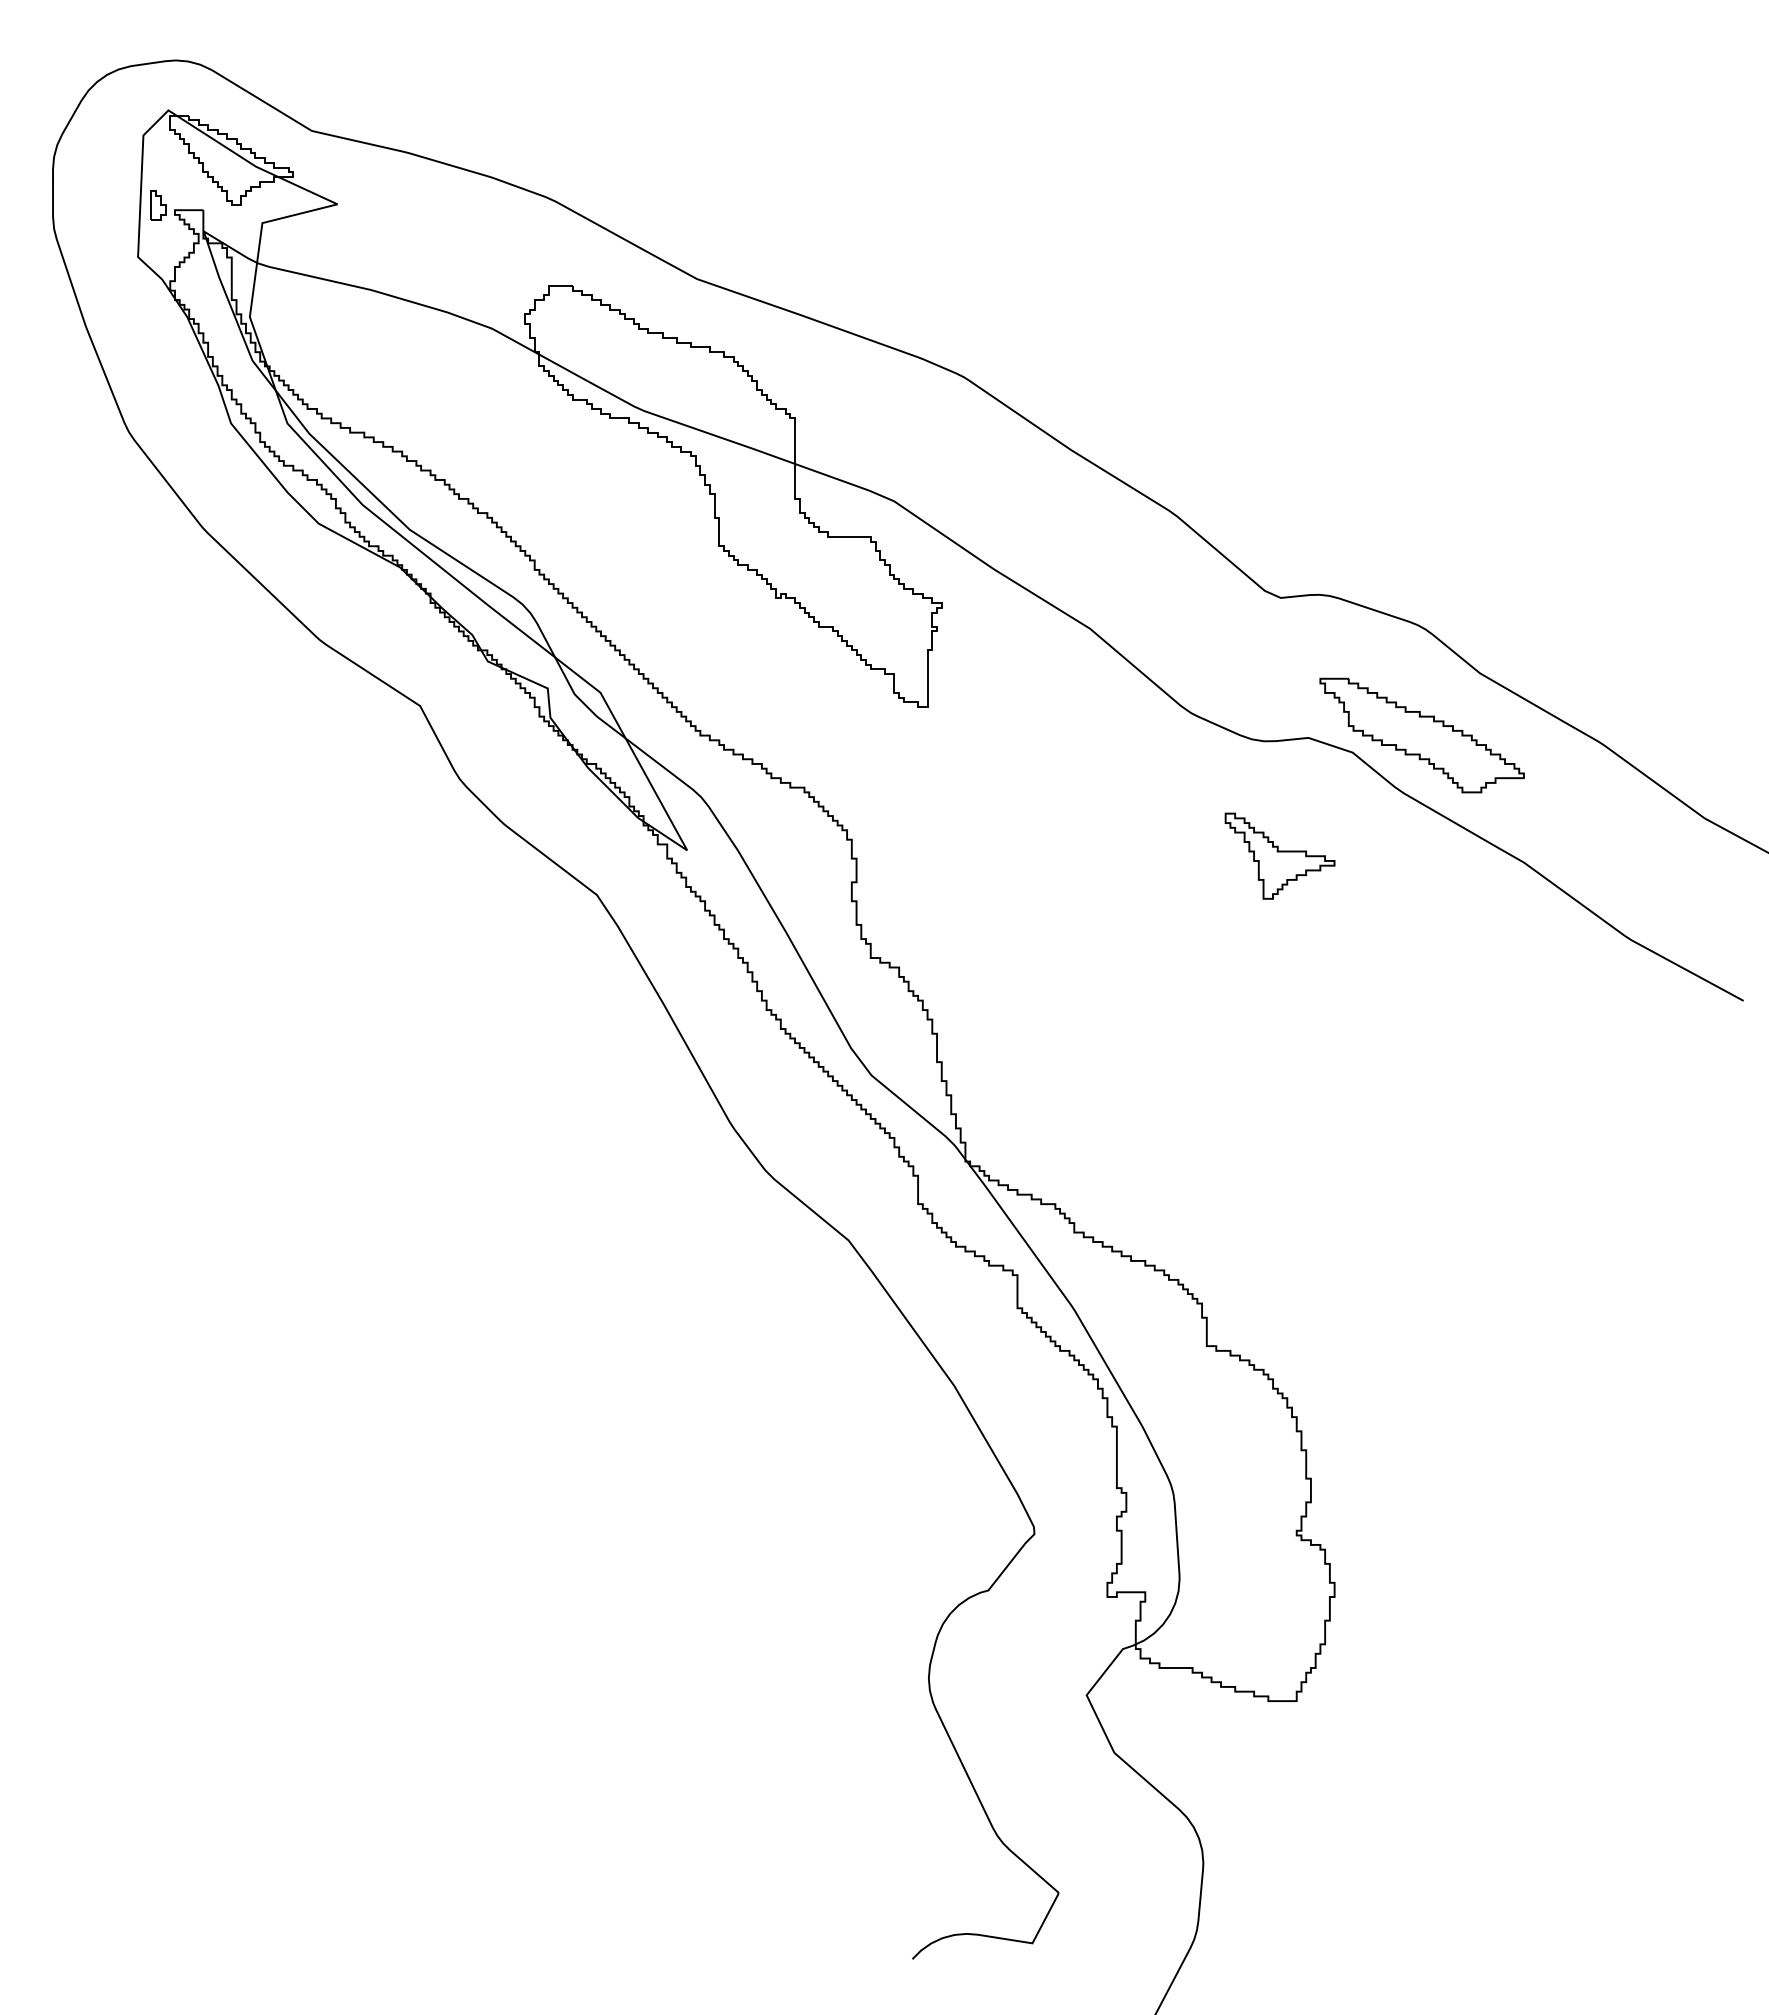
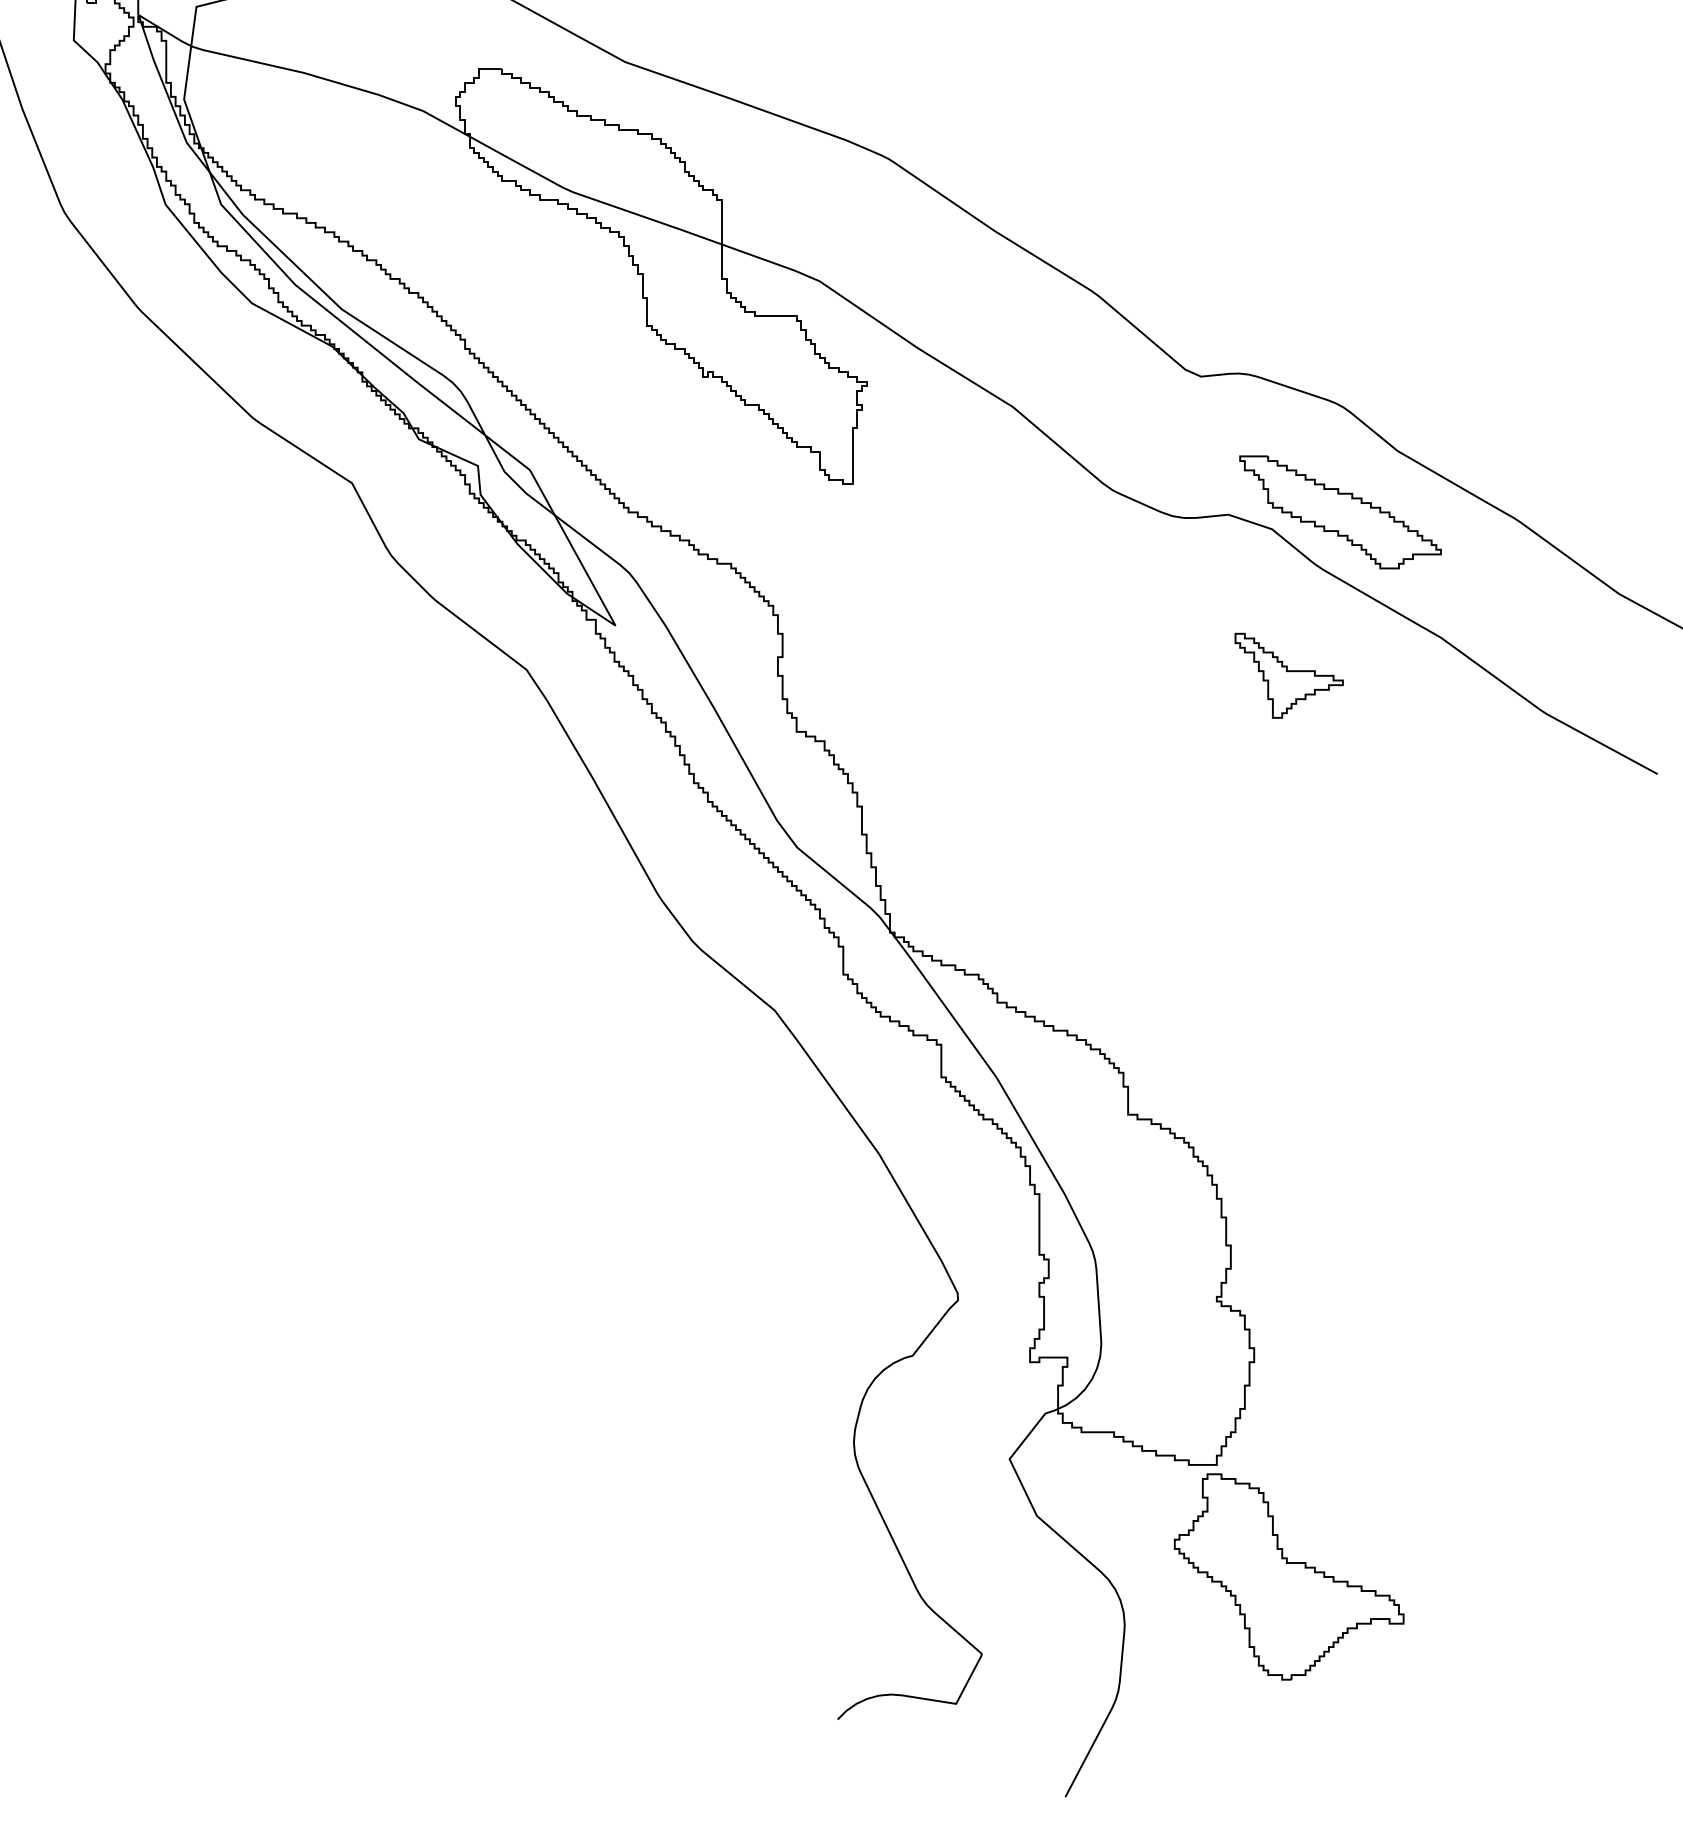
part: (1279, 855) -> (1288, 675), moved
part: (1369, 1814) -> (1288, 1576), added

